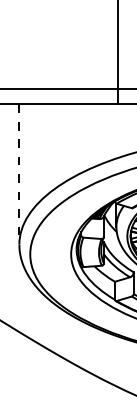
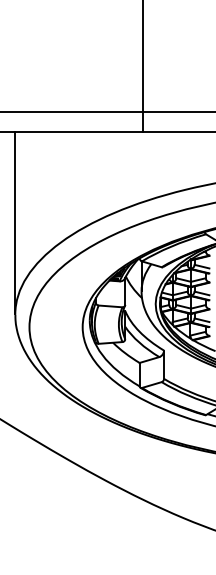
line: (19, 174) -> (15, 223), dashed -> solid

